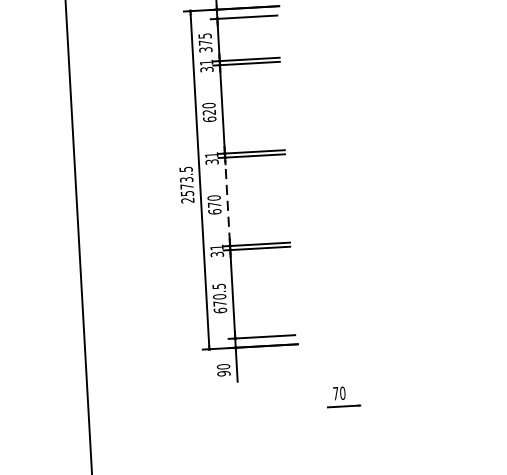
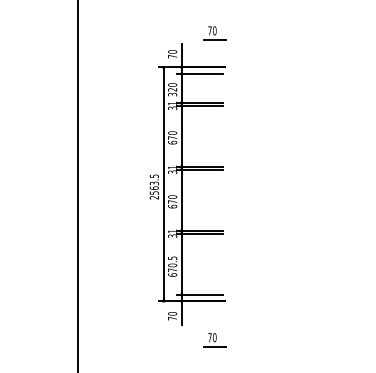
text: (205, 39) -> (172, 87), 375 -> 320
text: (209, 111) -> (172, 137), 620 -> 670
text: (185, 185) -> (153, 187), 2573.5 -> 2563.5
line: (227, 200) -> (181, 199), dashed -> solid
text: (223, 373) -> (172, 318), 90 -> 70
part: (342, 397) -> (214, 340), moved

